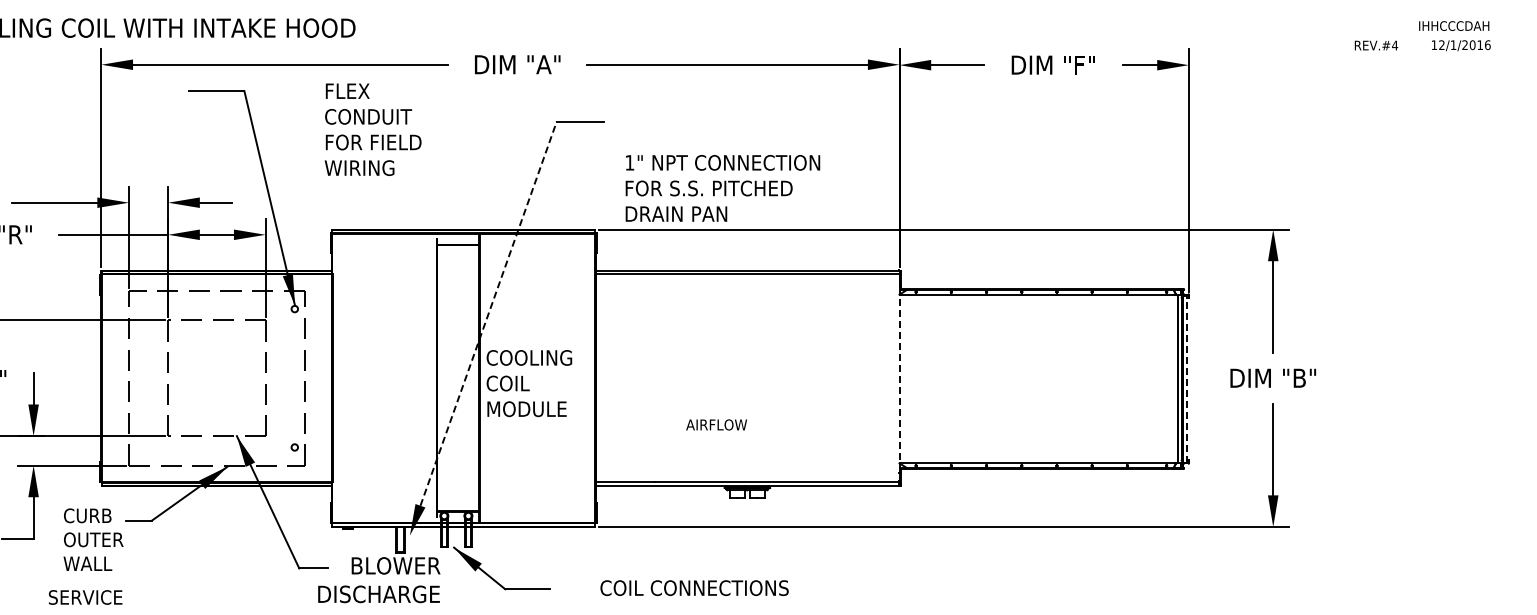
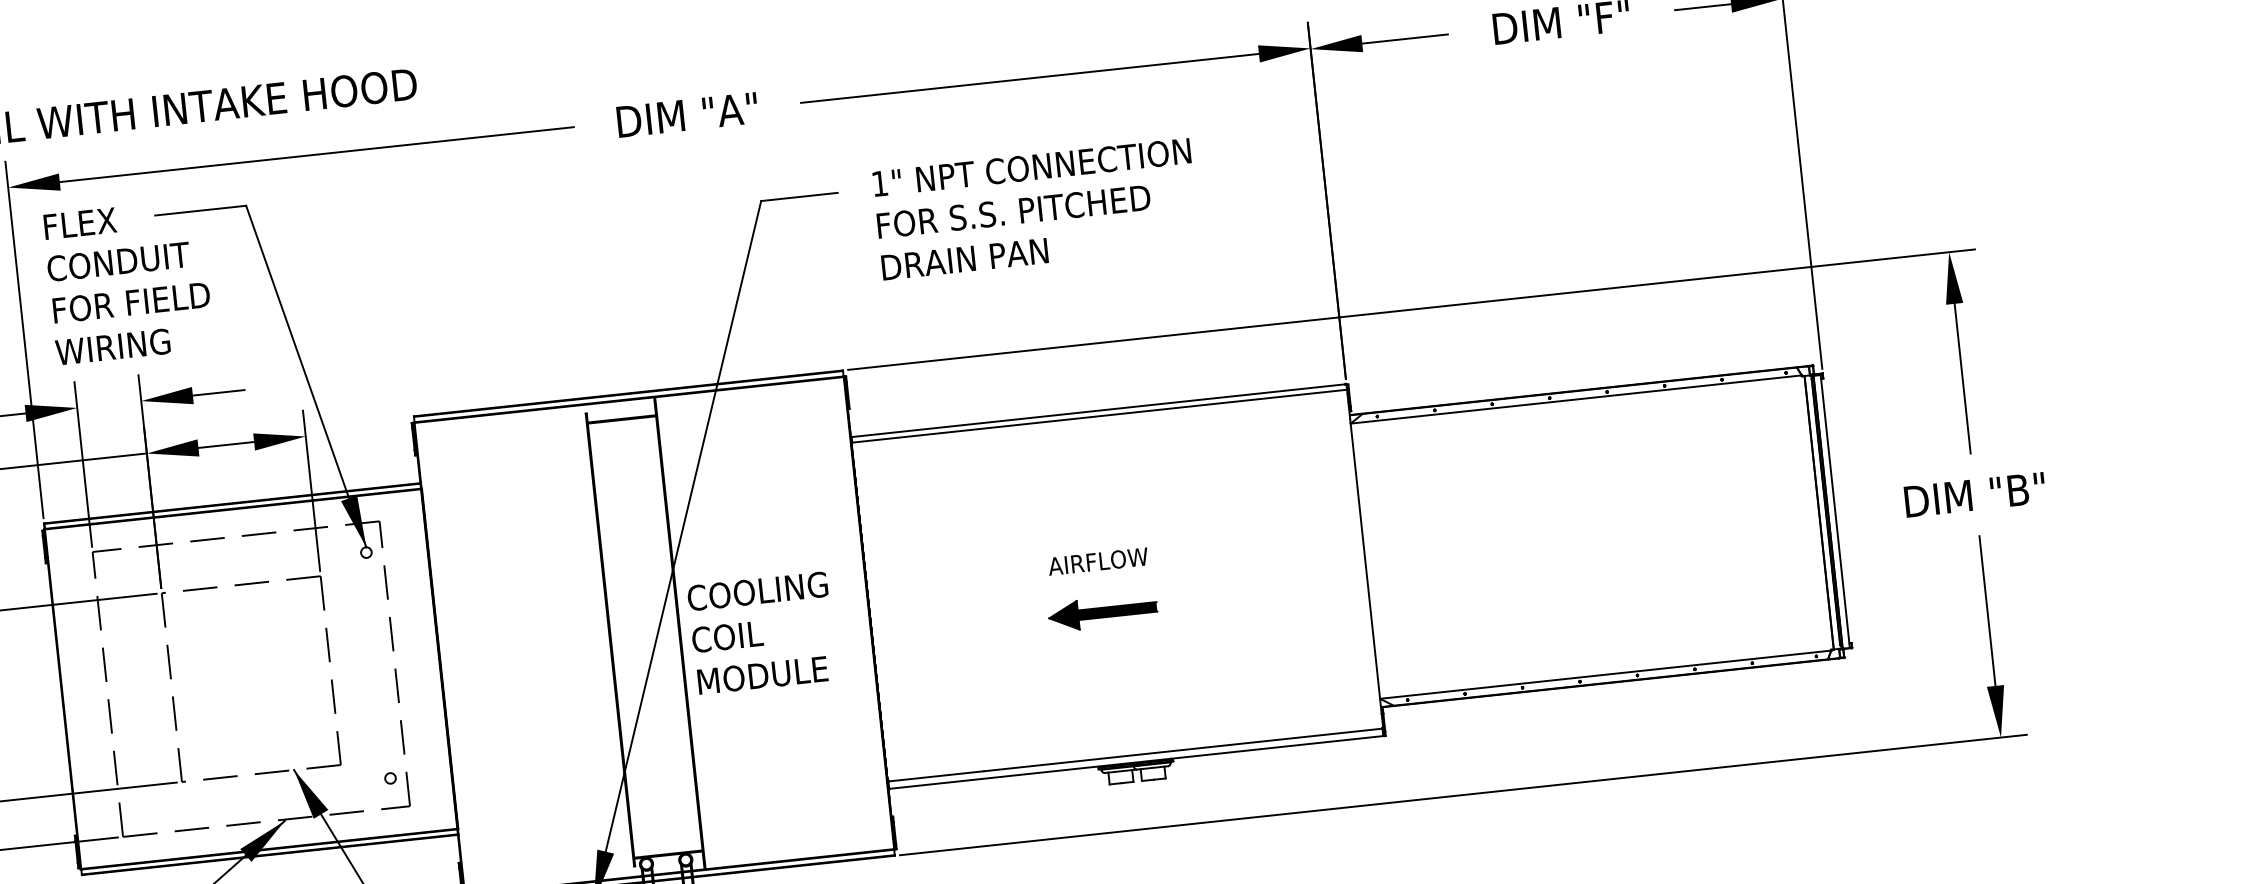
text: (372, 129) -> (127, 281), moved
text: (722, 188) -> (1035, 209), moved
line: (488, 313) -> (683, 526), dashed -> solid
line: (1187, 379) -> (1835, 511), dashed -> solid
line: (899, 386) -> (1366, 573), dashed -> solid
part: (736, 392) -> (1101, 611), added
text: (716, 424) -> (1097, 560), moved

